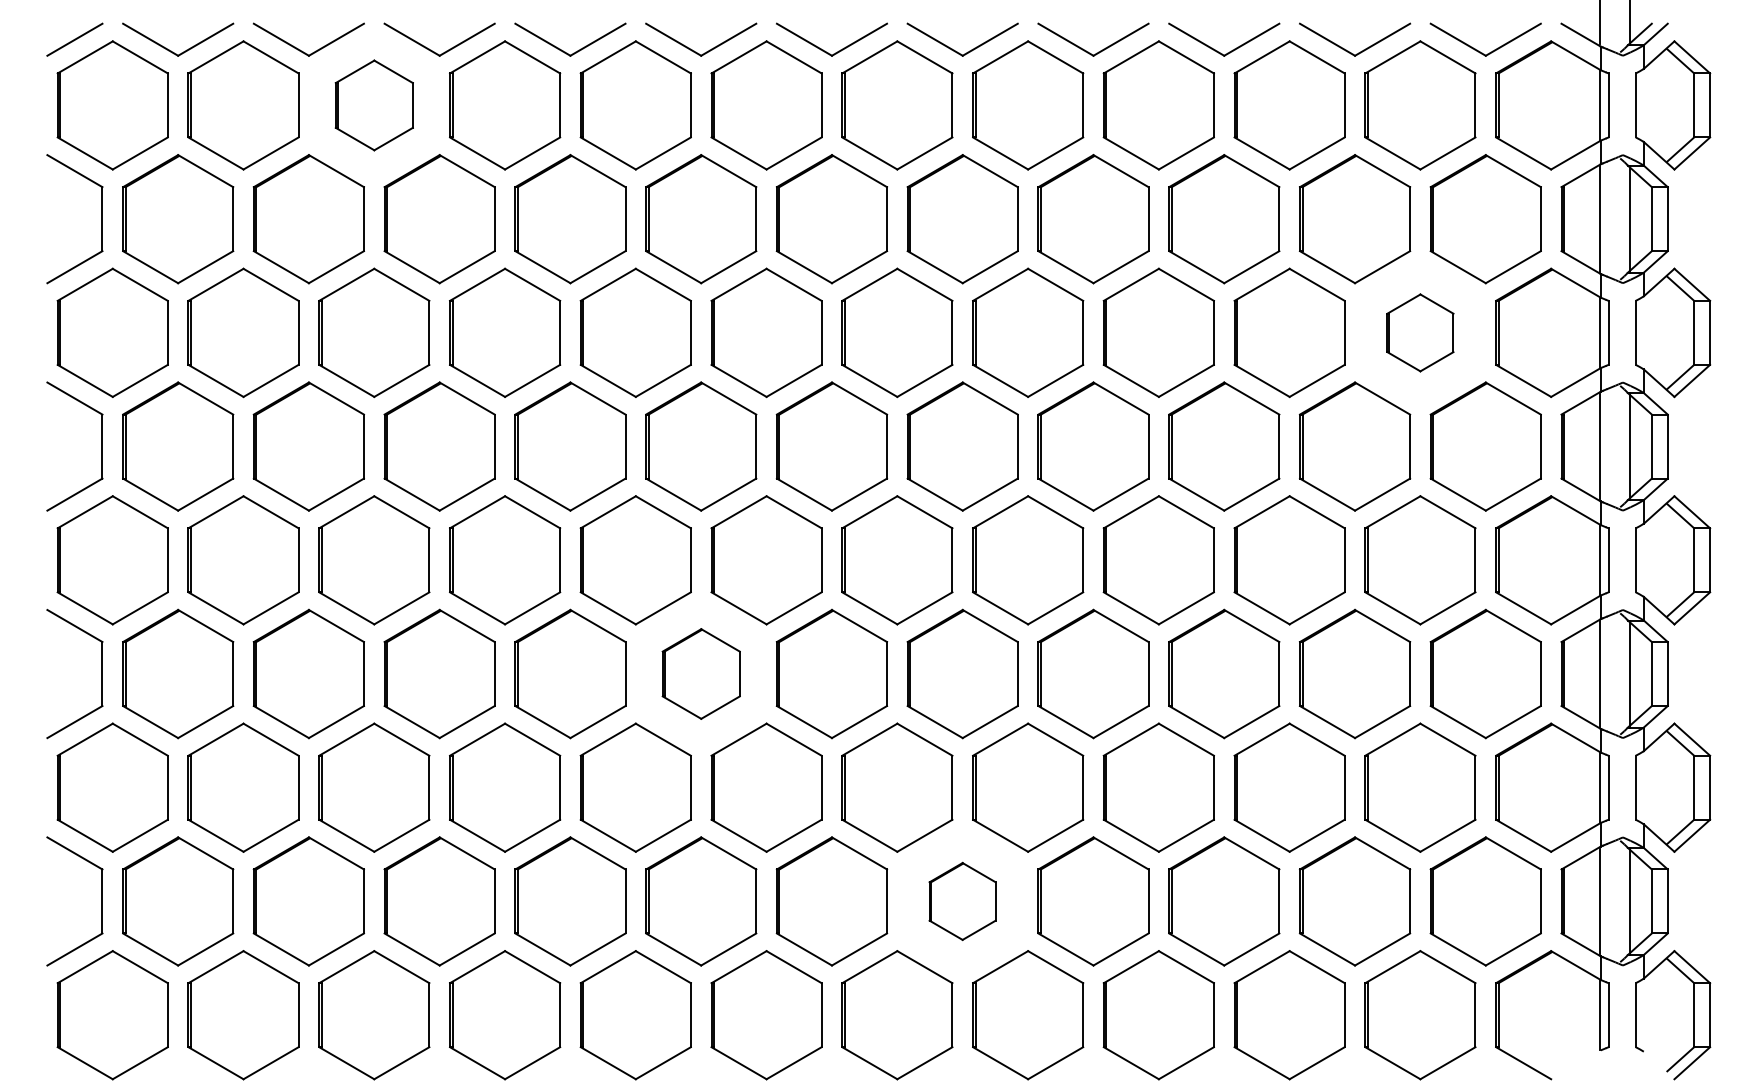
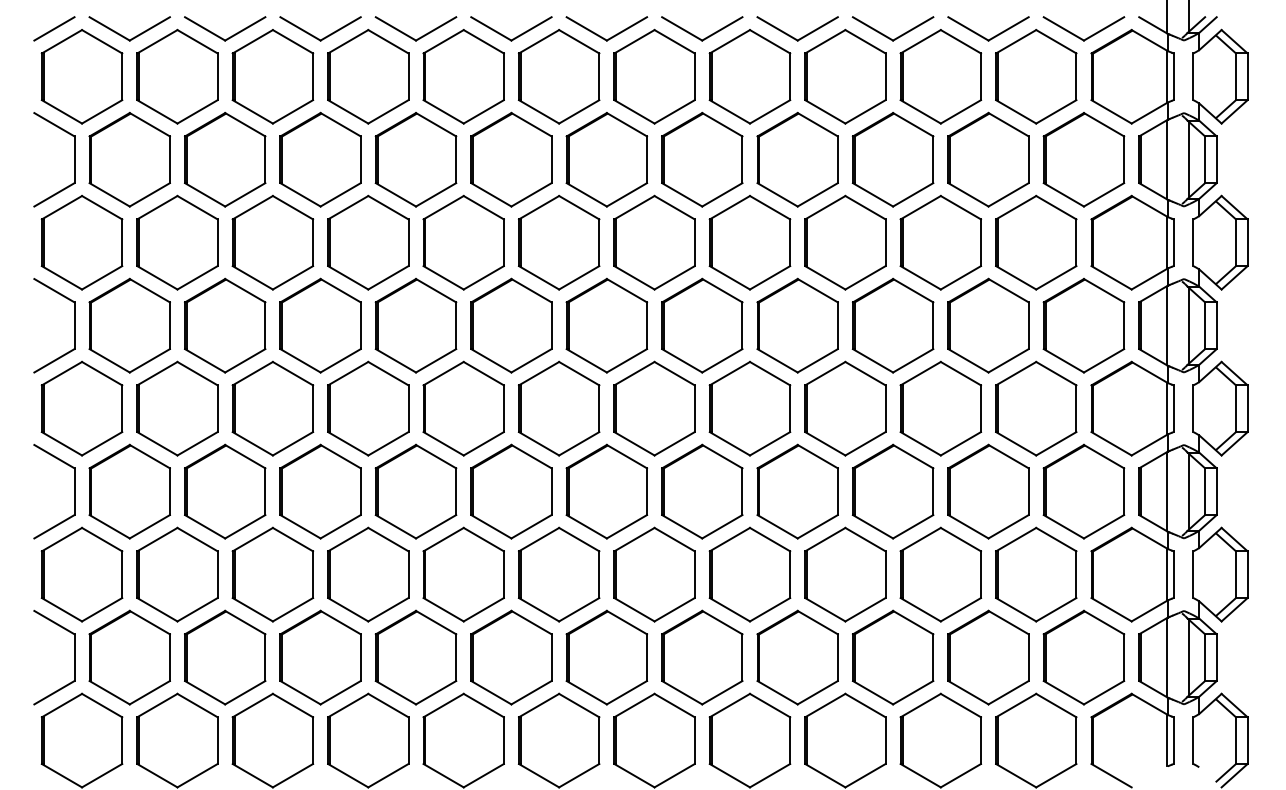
part: (374, 105) -> (273, 76), size x1.43
part: (1420, 332) -> (1036, 242), size x1.67
part: (701, 673) -> (511, 491), size x1.43
part: (962, 901) -> (702, 657), size x1.67

